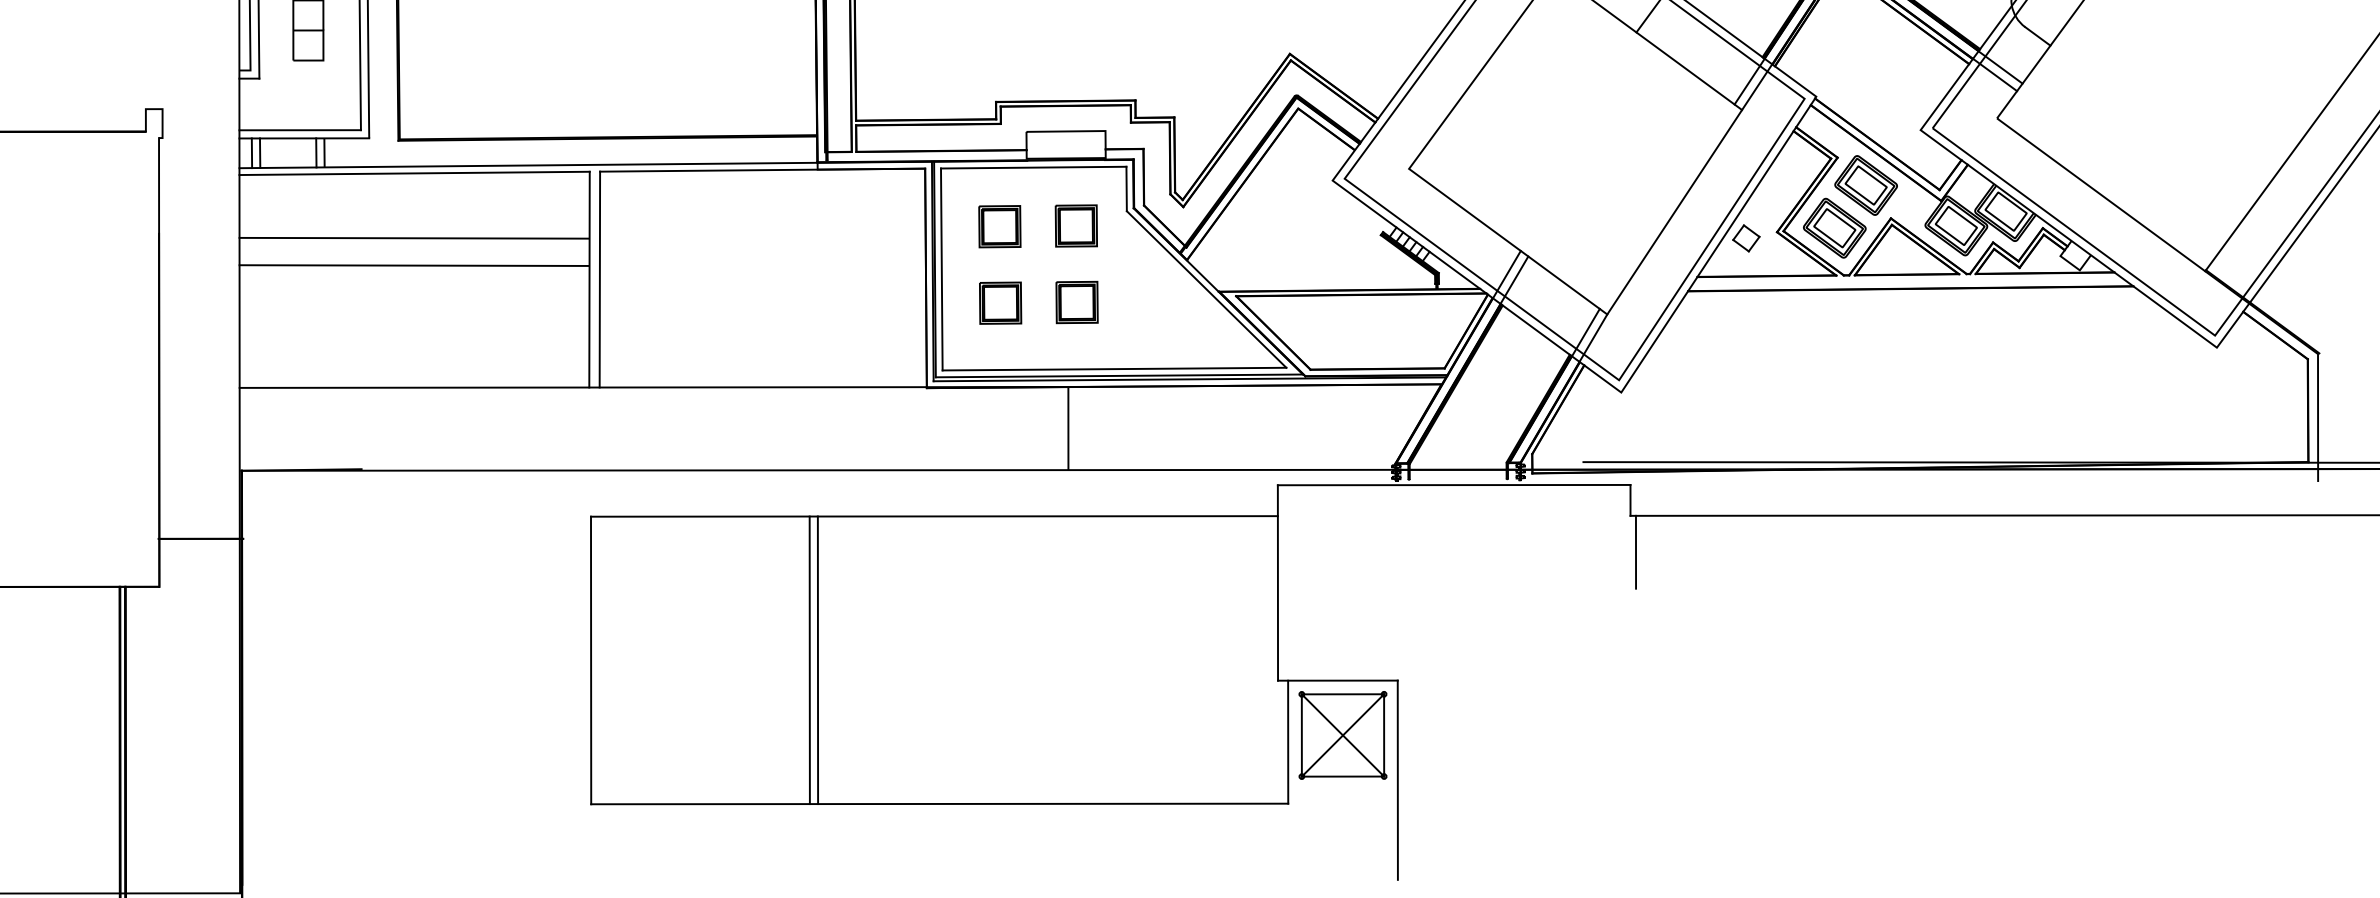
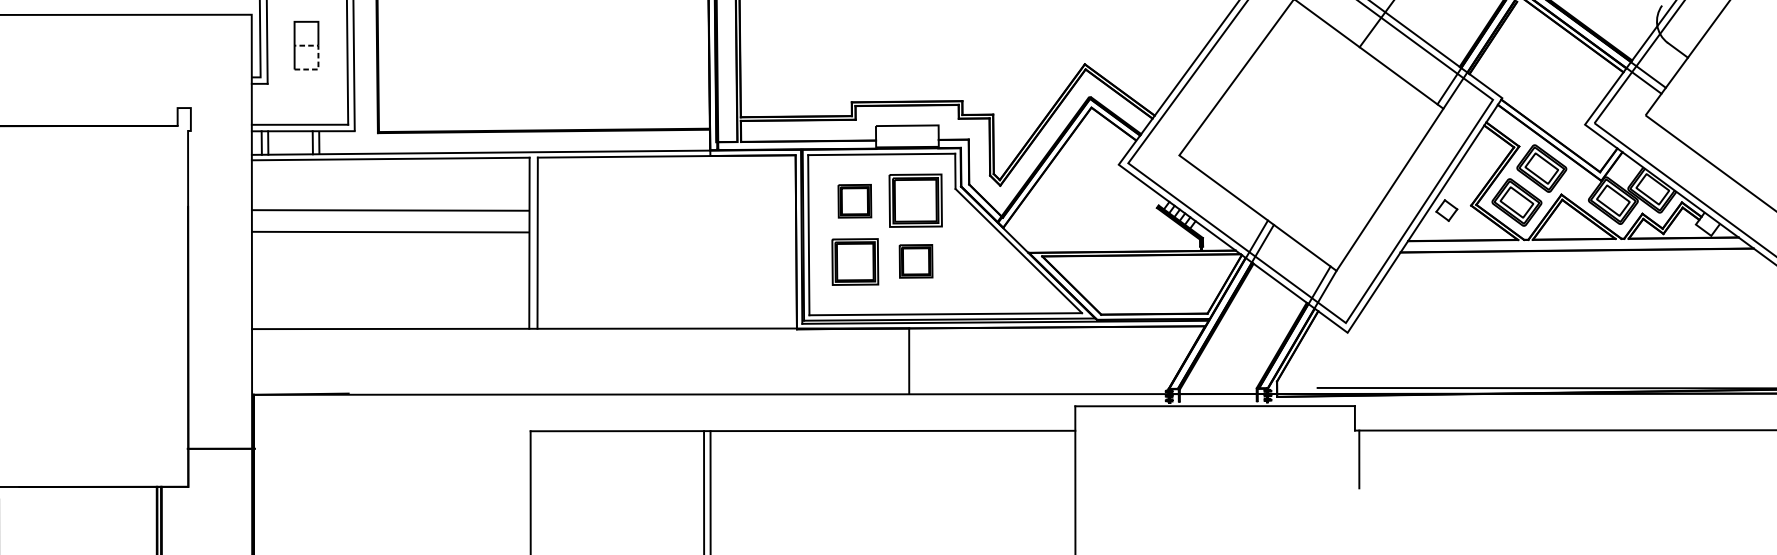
line: (323, 45) -> (318, 57), solid -> dashed
part: (1075, 225) -> (914, 200), size x1.6
part: (1000, 302) -> (855, 261), size x1.4

